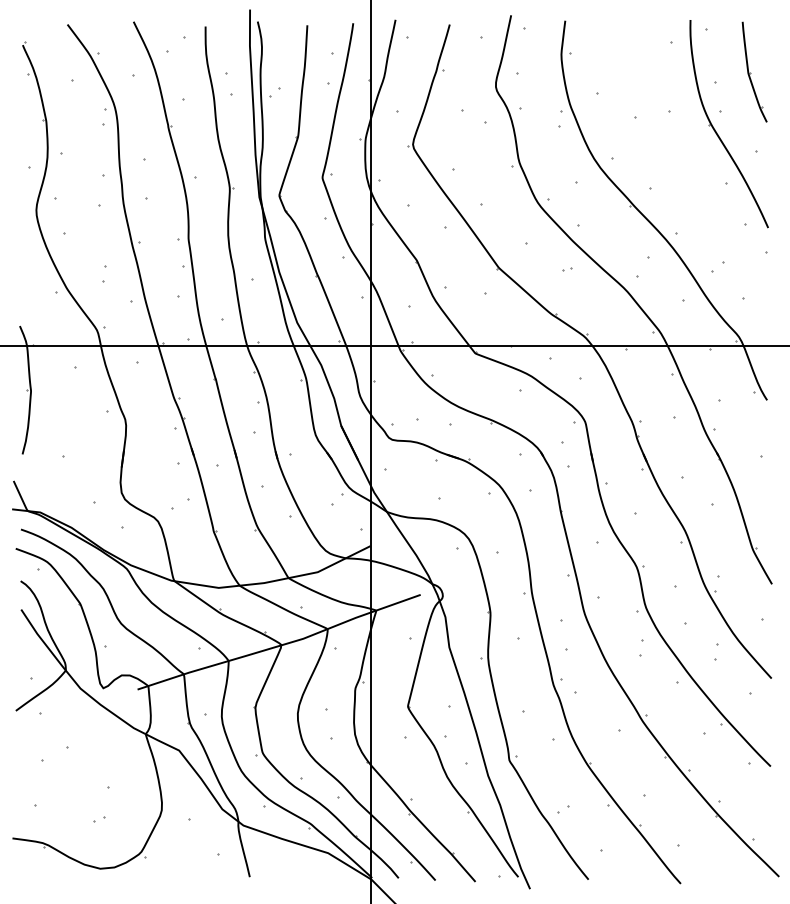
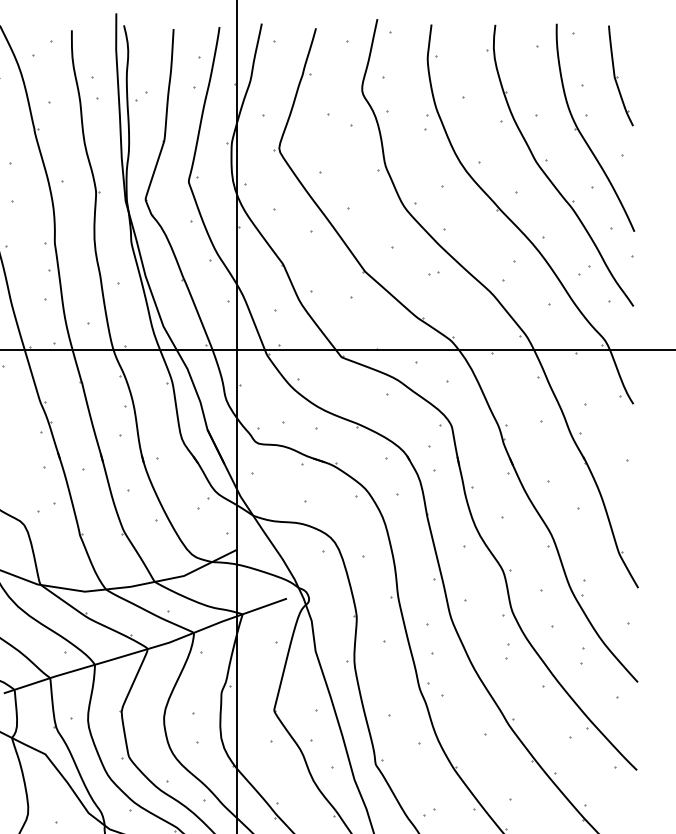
part: (680, 157) -> (546, 161), added

